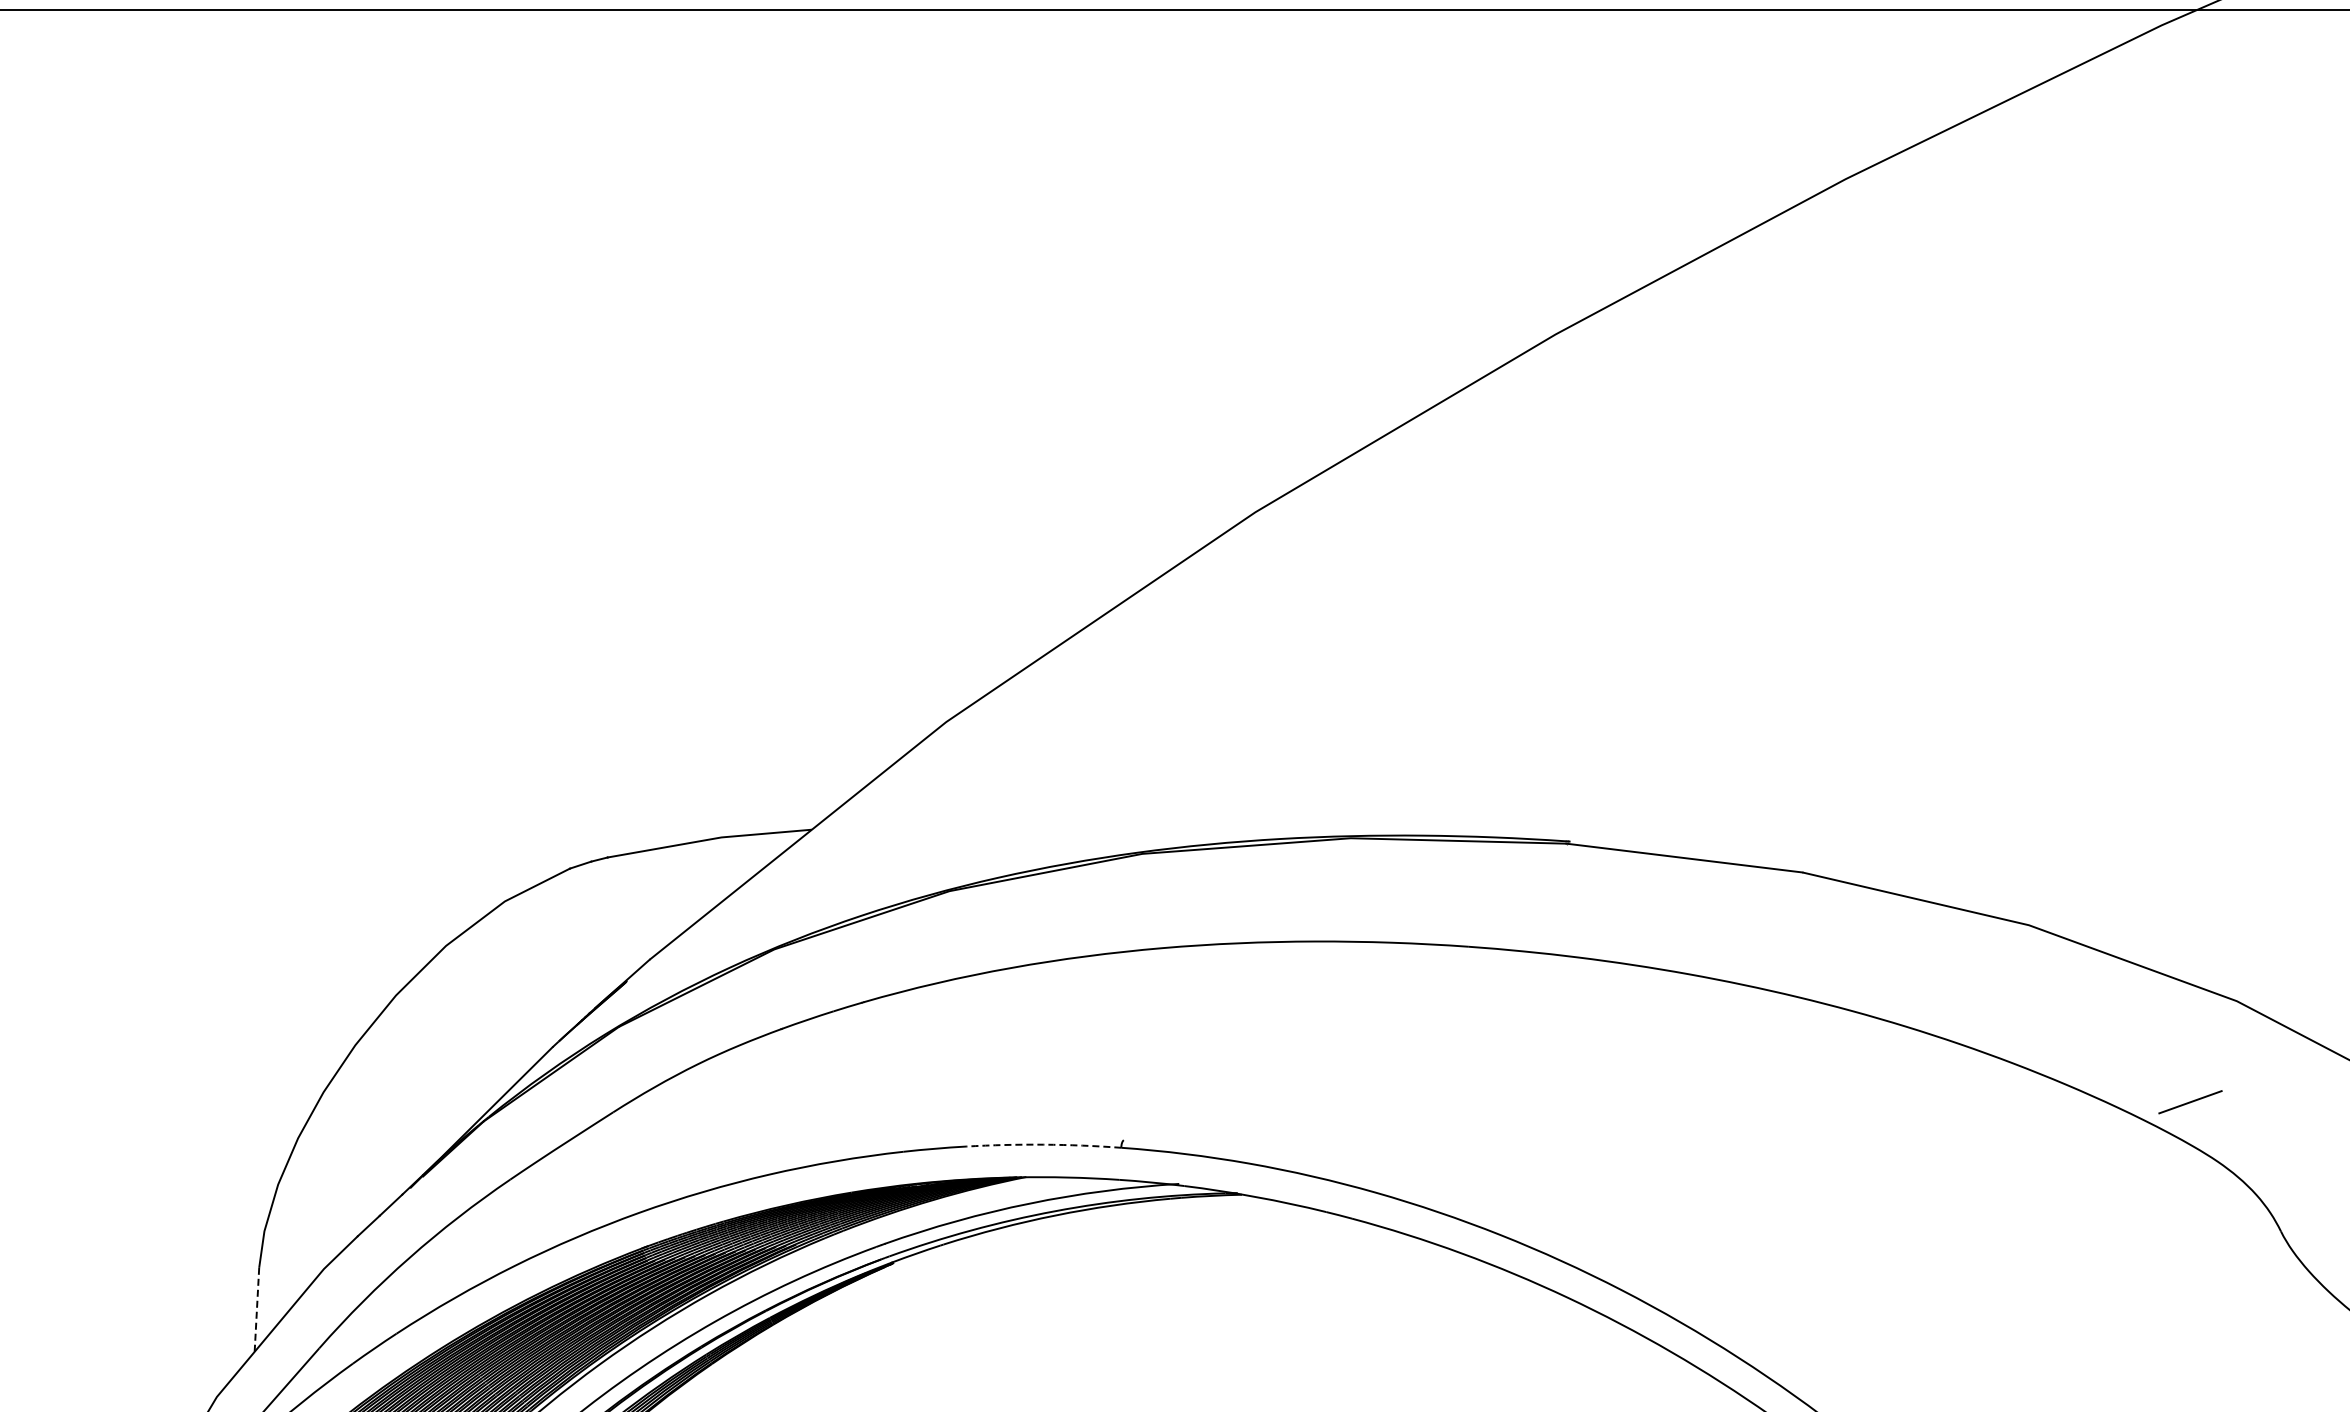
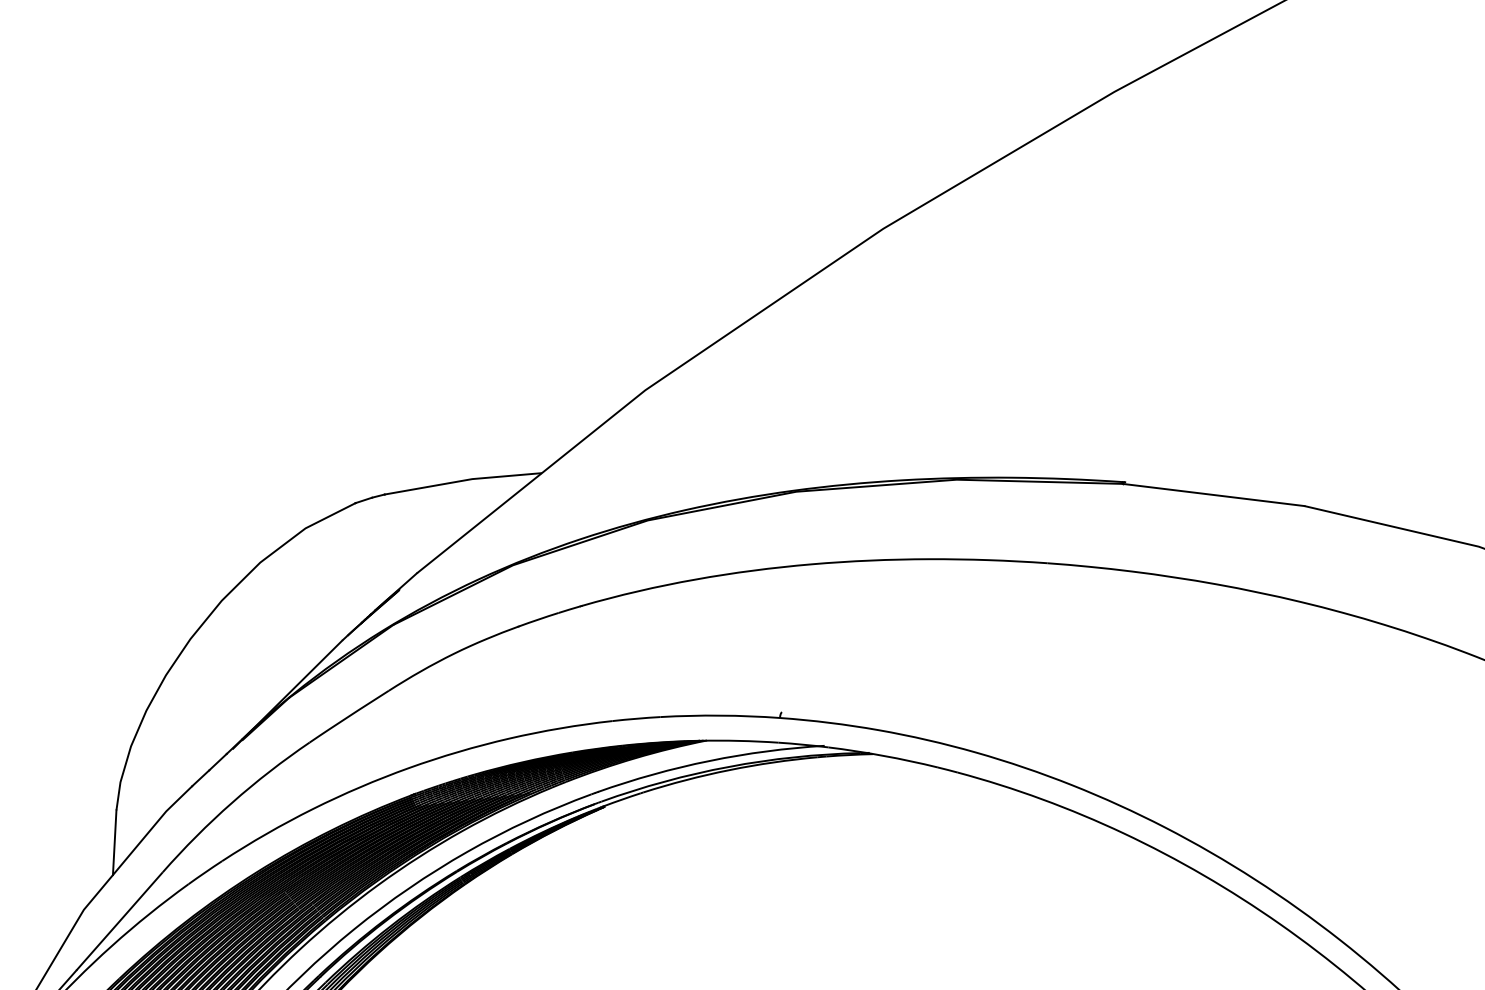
arc: (1043, 1144) -> (720, 715), dashed -> solid
line: (256, 1310) -> (114, 843), dashed -> solid

